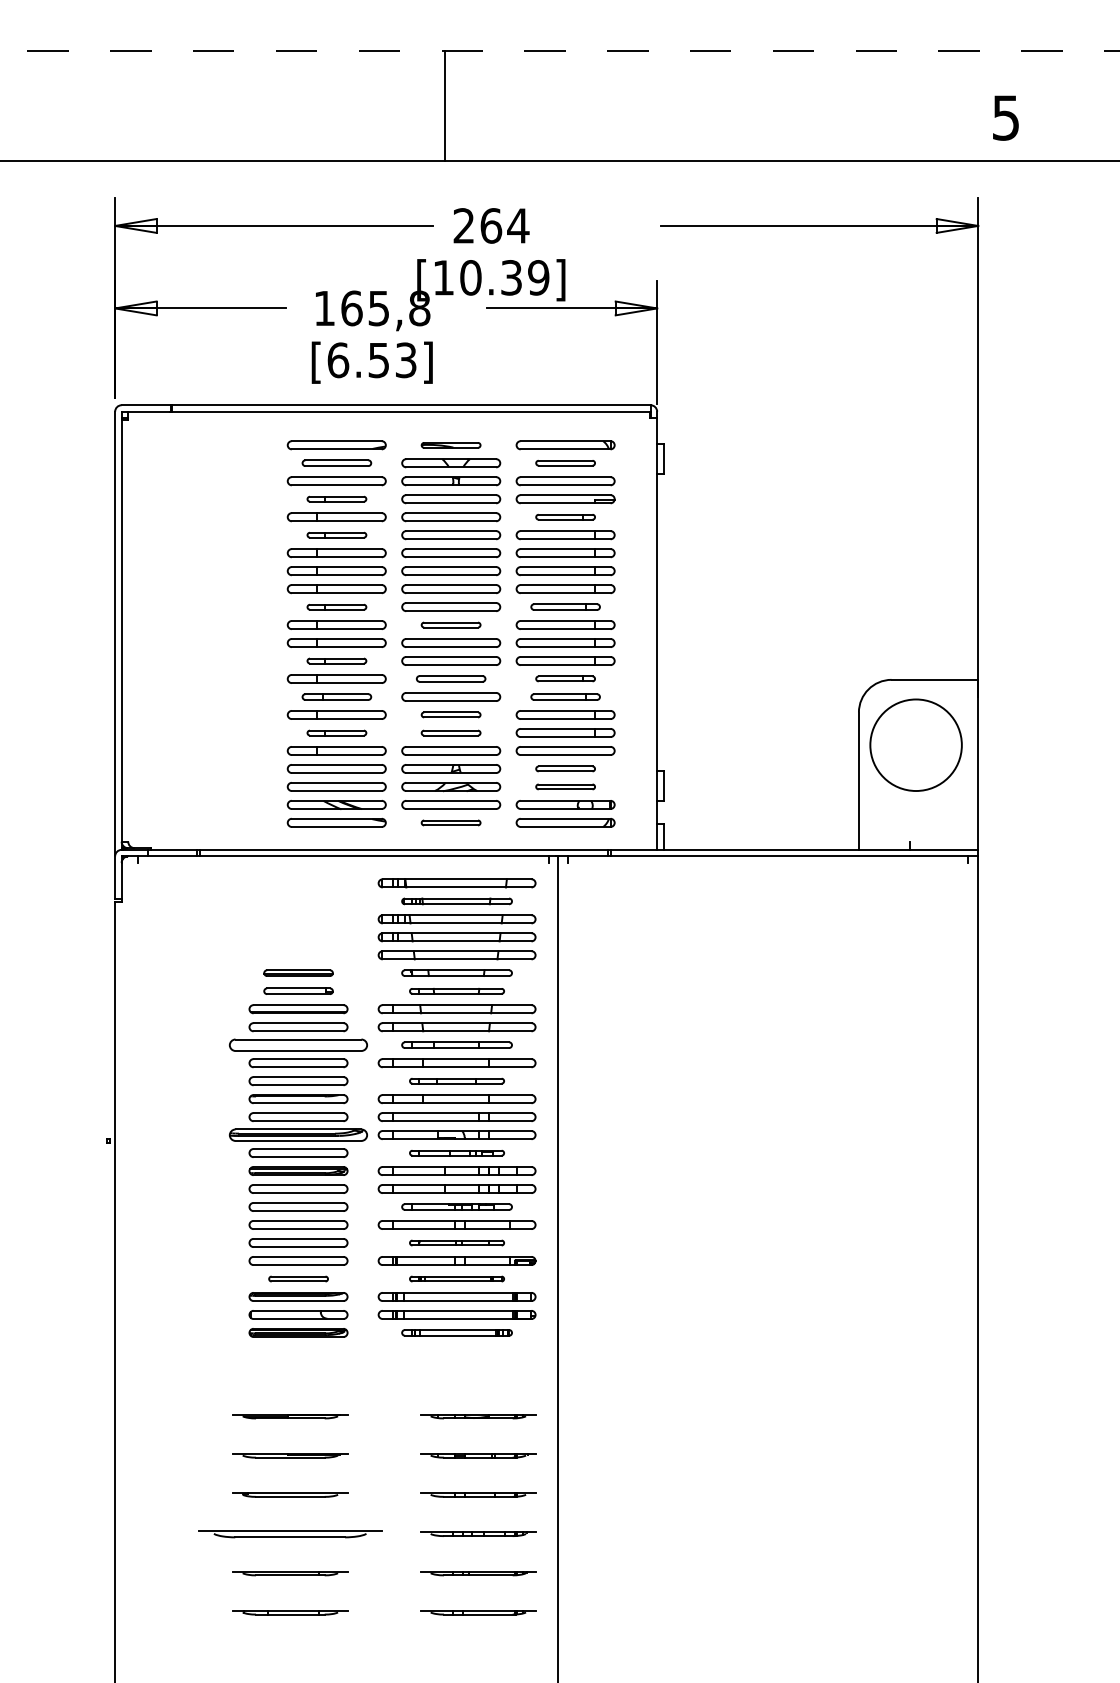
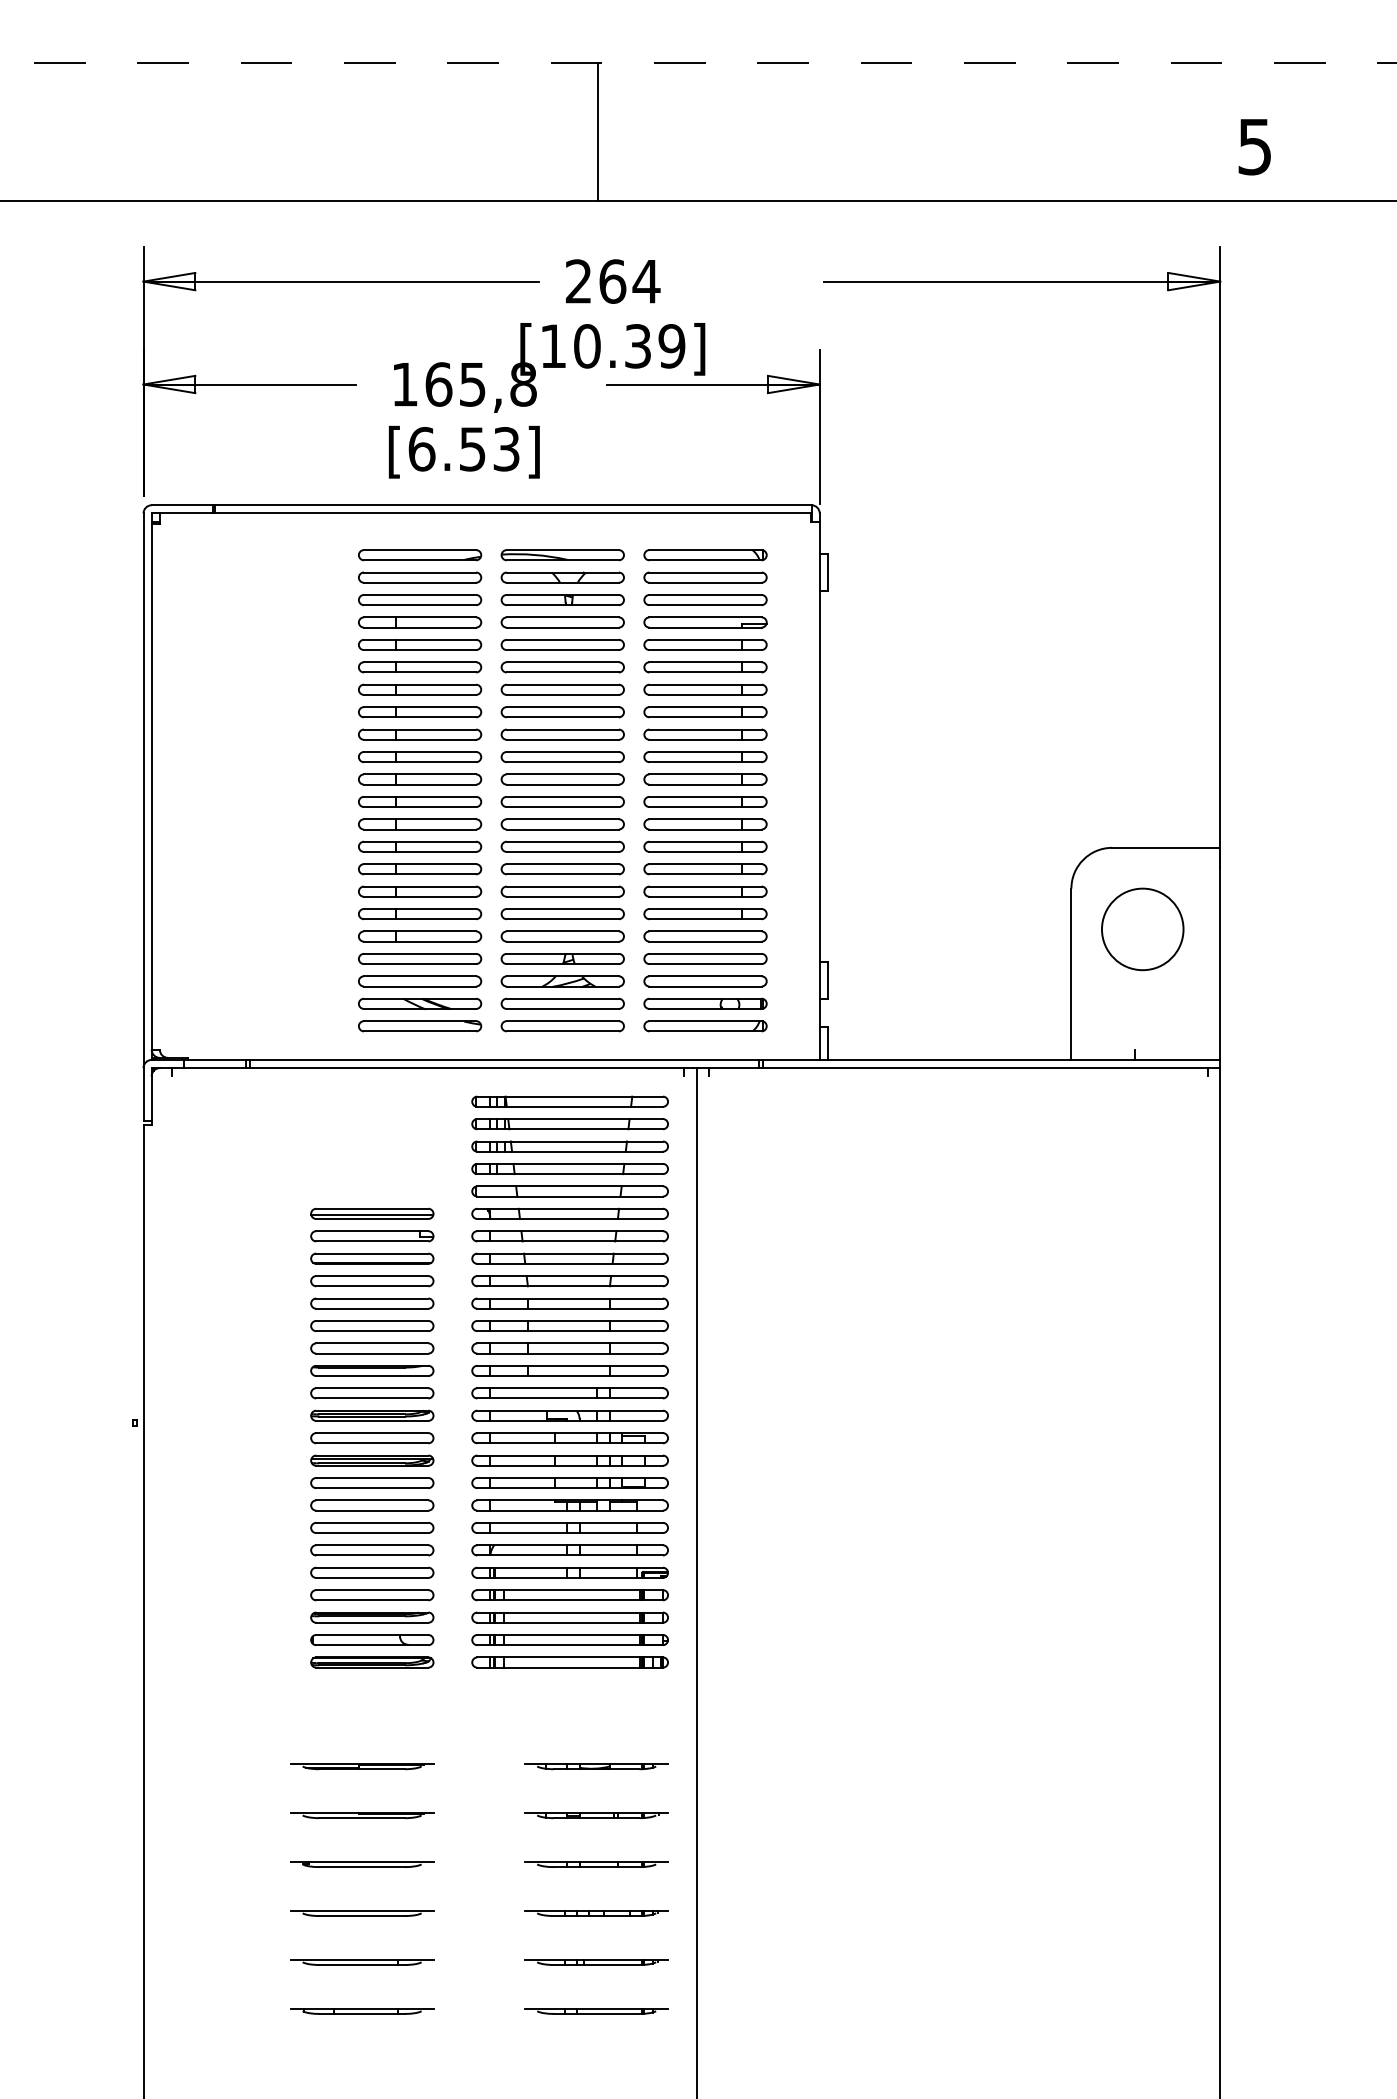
line: (444, 105) -> (597, 131), moved
part: (450, 445) -> (562, 555), size x1.67
part: (337, 463) -> (420, 577), size x1.43
part: (565, 463) -> (705, 577), size x1.67
part: (337, 499) -> (420, 622), size x1.67
part: (565, 516) -> (705, 644), size x1.67
part: (337, 535) -> (420, 667), size x1.67
part: (565, 606) -> (705, 756), size x1.43
part: (337, 607) -> (420, 757), size x1.67
part: (450, 625) -> (562, 779), size x1.67
part: (337, 661) -> (420, 824), size x1.67
part: (450, 678) -> (562, 846), size x1.43
part: (565, 678) -> (705, 846), size x1.67
part: (337, 697) -> (420, 869), size x1.43
part: (565, 697) -> (705, 869), size x1.43
part: (450, 714) -> (562, 891), size x1.67
part: (337, 733) -> (420, 914), size x1.67
part: (450, 733) -> (562, 914), size x1.67
circle: (915, 745) -> (1142, 929), size x0.71
part: (565, 768) -> (705, 958), size x1.67
part: (565, 786) -> (705, 981), size x1.67
part: (450, 823) -> (562, 1026), size x1.67
part: (456, 901) -> (569, 1124), size x1.43
part: (298, 972) -> (372, 1213), size x1.43
part: (456, 972) -> (569, 1213), size x1.43
part: (298, 991) -> (372, 1236), size x1.43
part: (456, 991) -> (569, 1236), size x1.67
part: (298, 1045) -> (372, 1303), size x0.71
part: (456, 1045) -> (569, 1303), size x1.43
part: (456, 1081) -> (569, 1348), size x1.67
part: (298, 1134) -> (372, 1415), size x0.71
part: (456, 1153) -> (569, 1438), size x1.67
part: (456, 1207) -> (569, 1505), size x1.43
part: (456, 1243) -> (569, 1550), size x1.67
part: (298, 1279) -> (372, 1595), size x1.67
part: (456, 1279) -> (569, 1595), size x1.67
part: (456, 1332) -> (569, 1662), size x1.43
part: (290, 1534) -> (362, 1913), size x0.62

